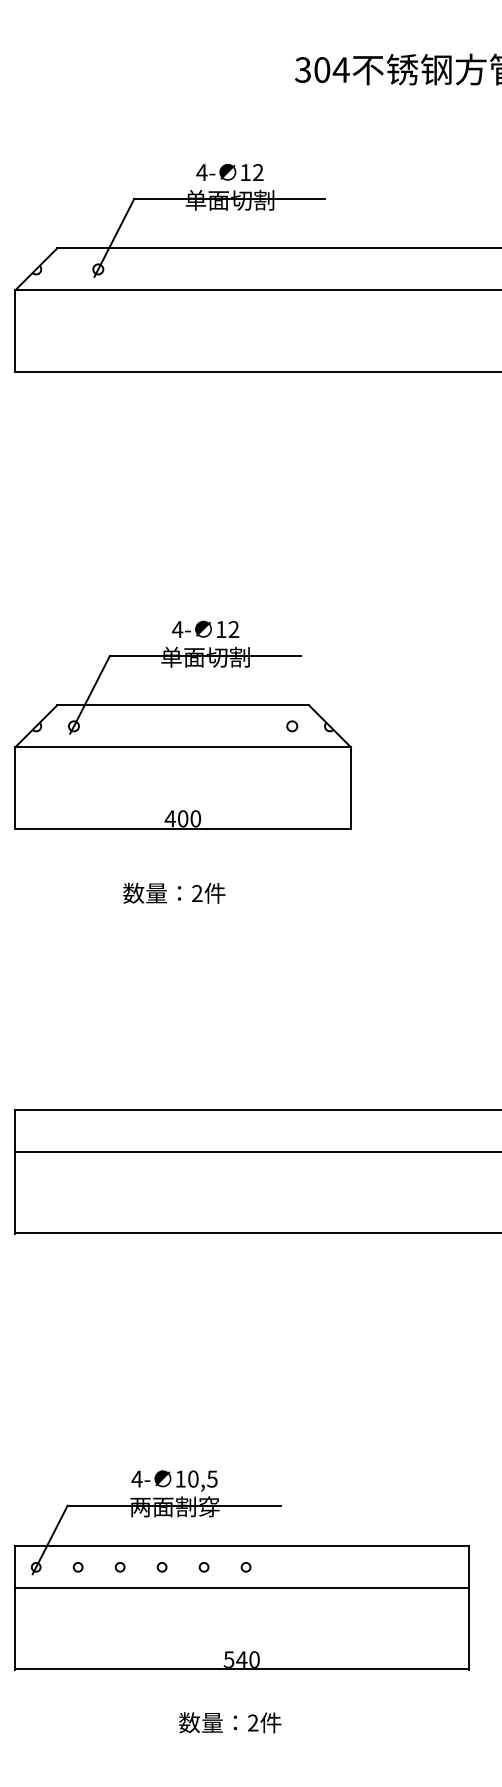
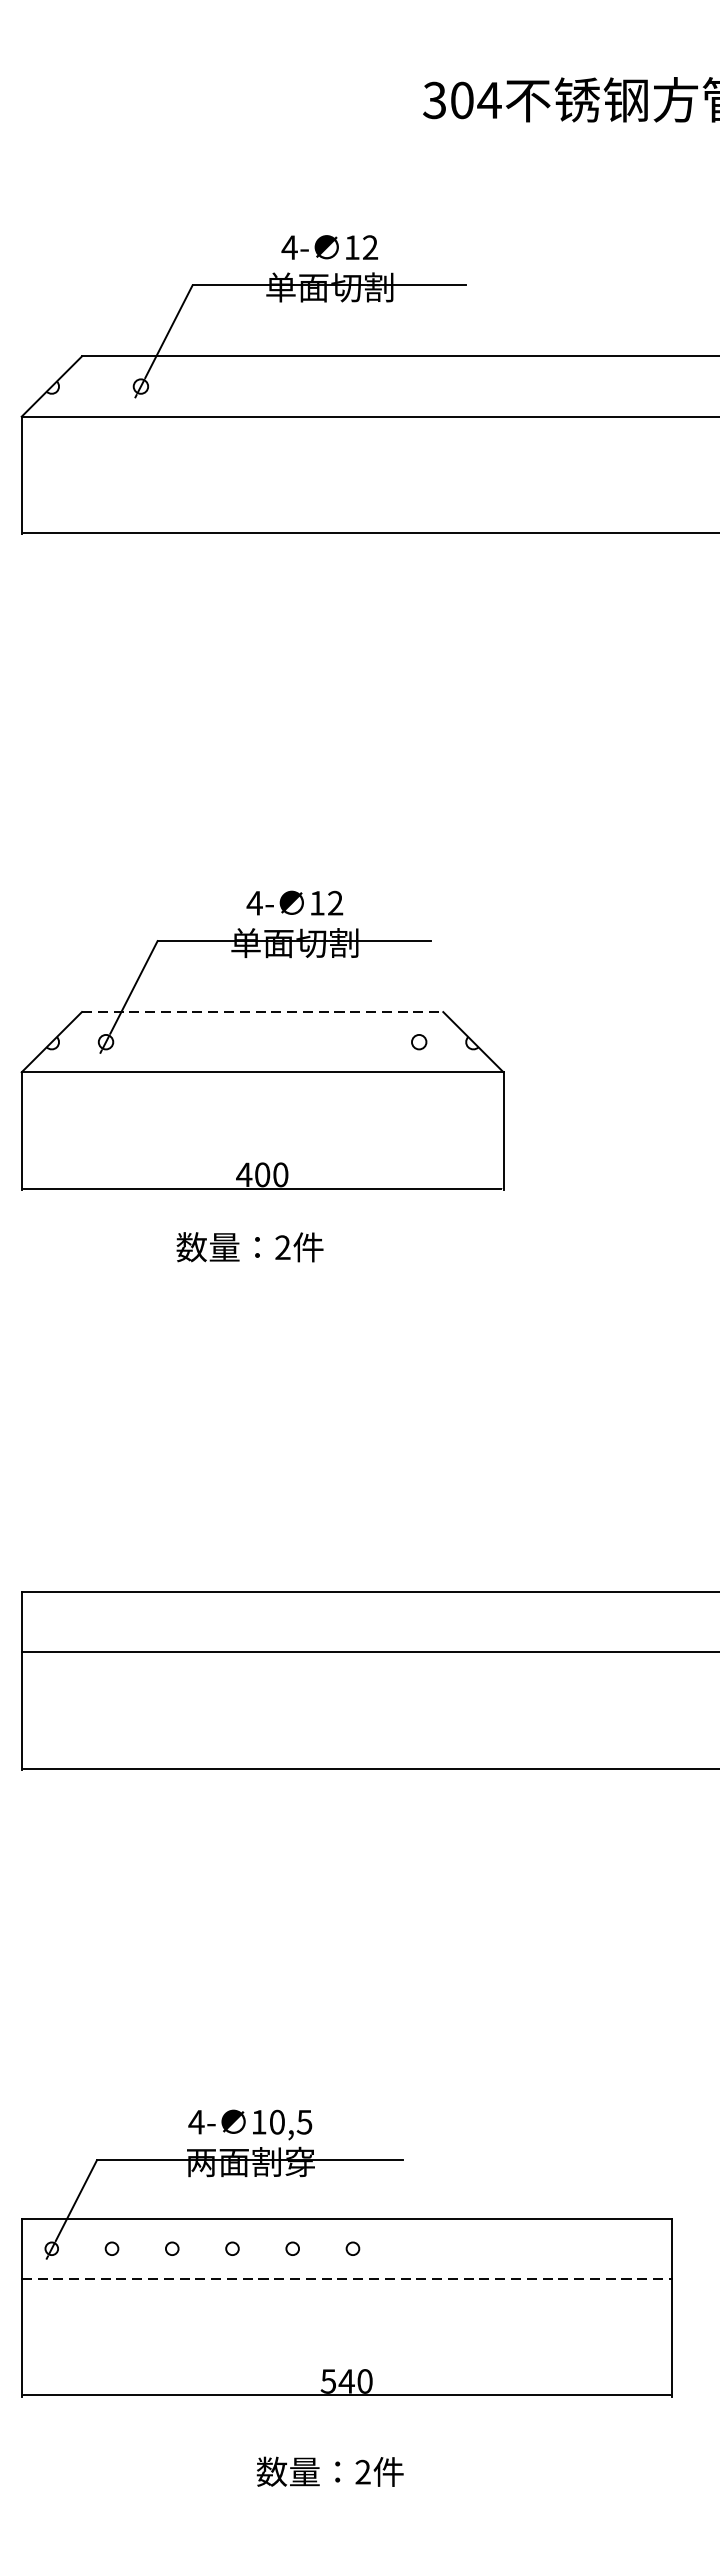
line: (183, 705) -> (263, 1012), solid -> dashed
text: (174, 892) -> (250, 1246), moved
line: (241, 1588) -> (346, 2279), solid -> dashed

